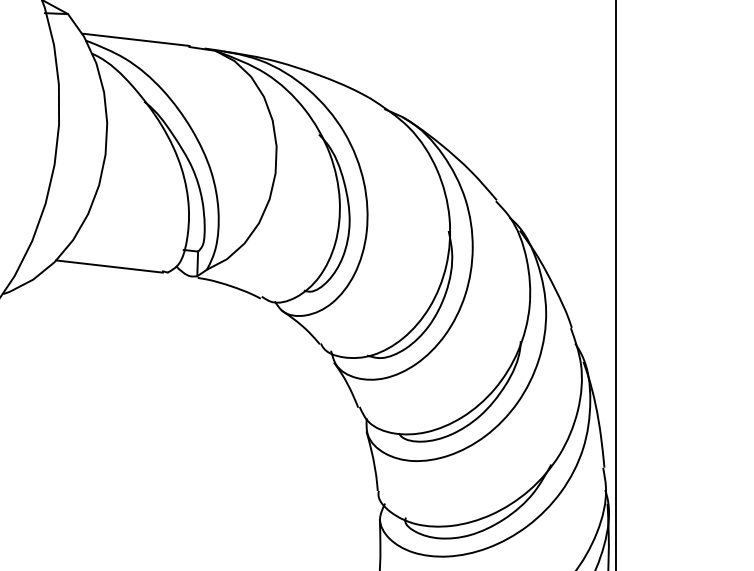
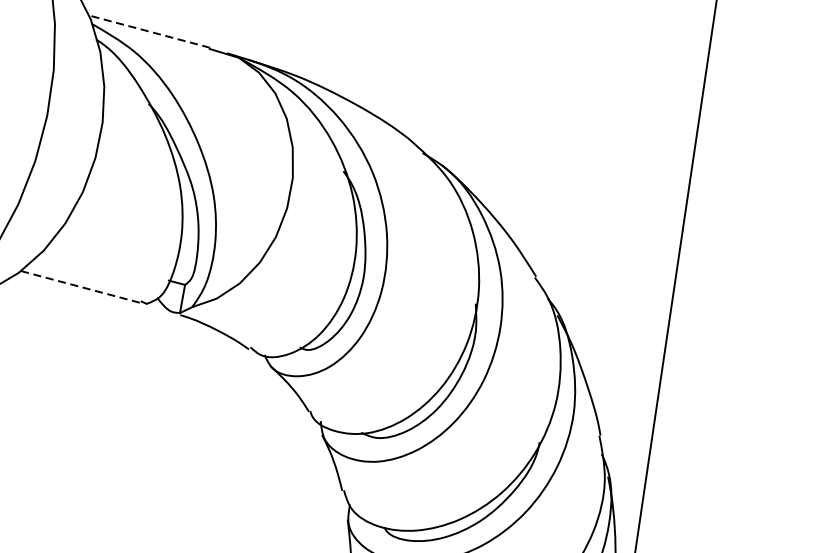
line: (135, 39) -> (149, 31), solid -> dashed
line: (109, 266) -> (81, 287), solid -> dashed

